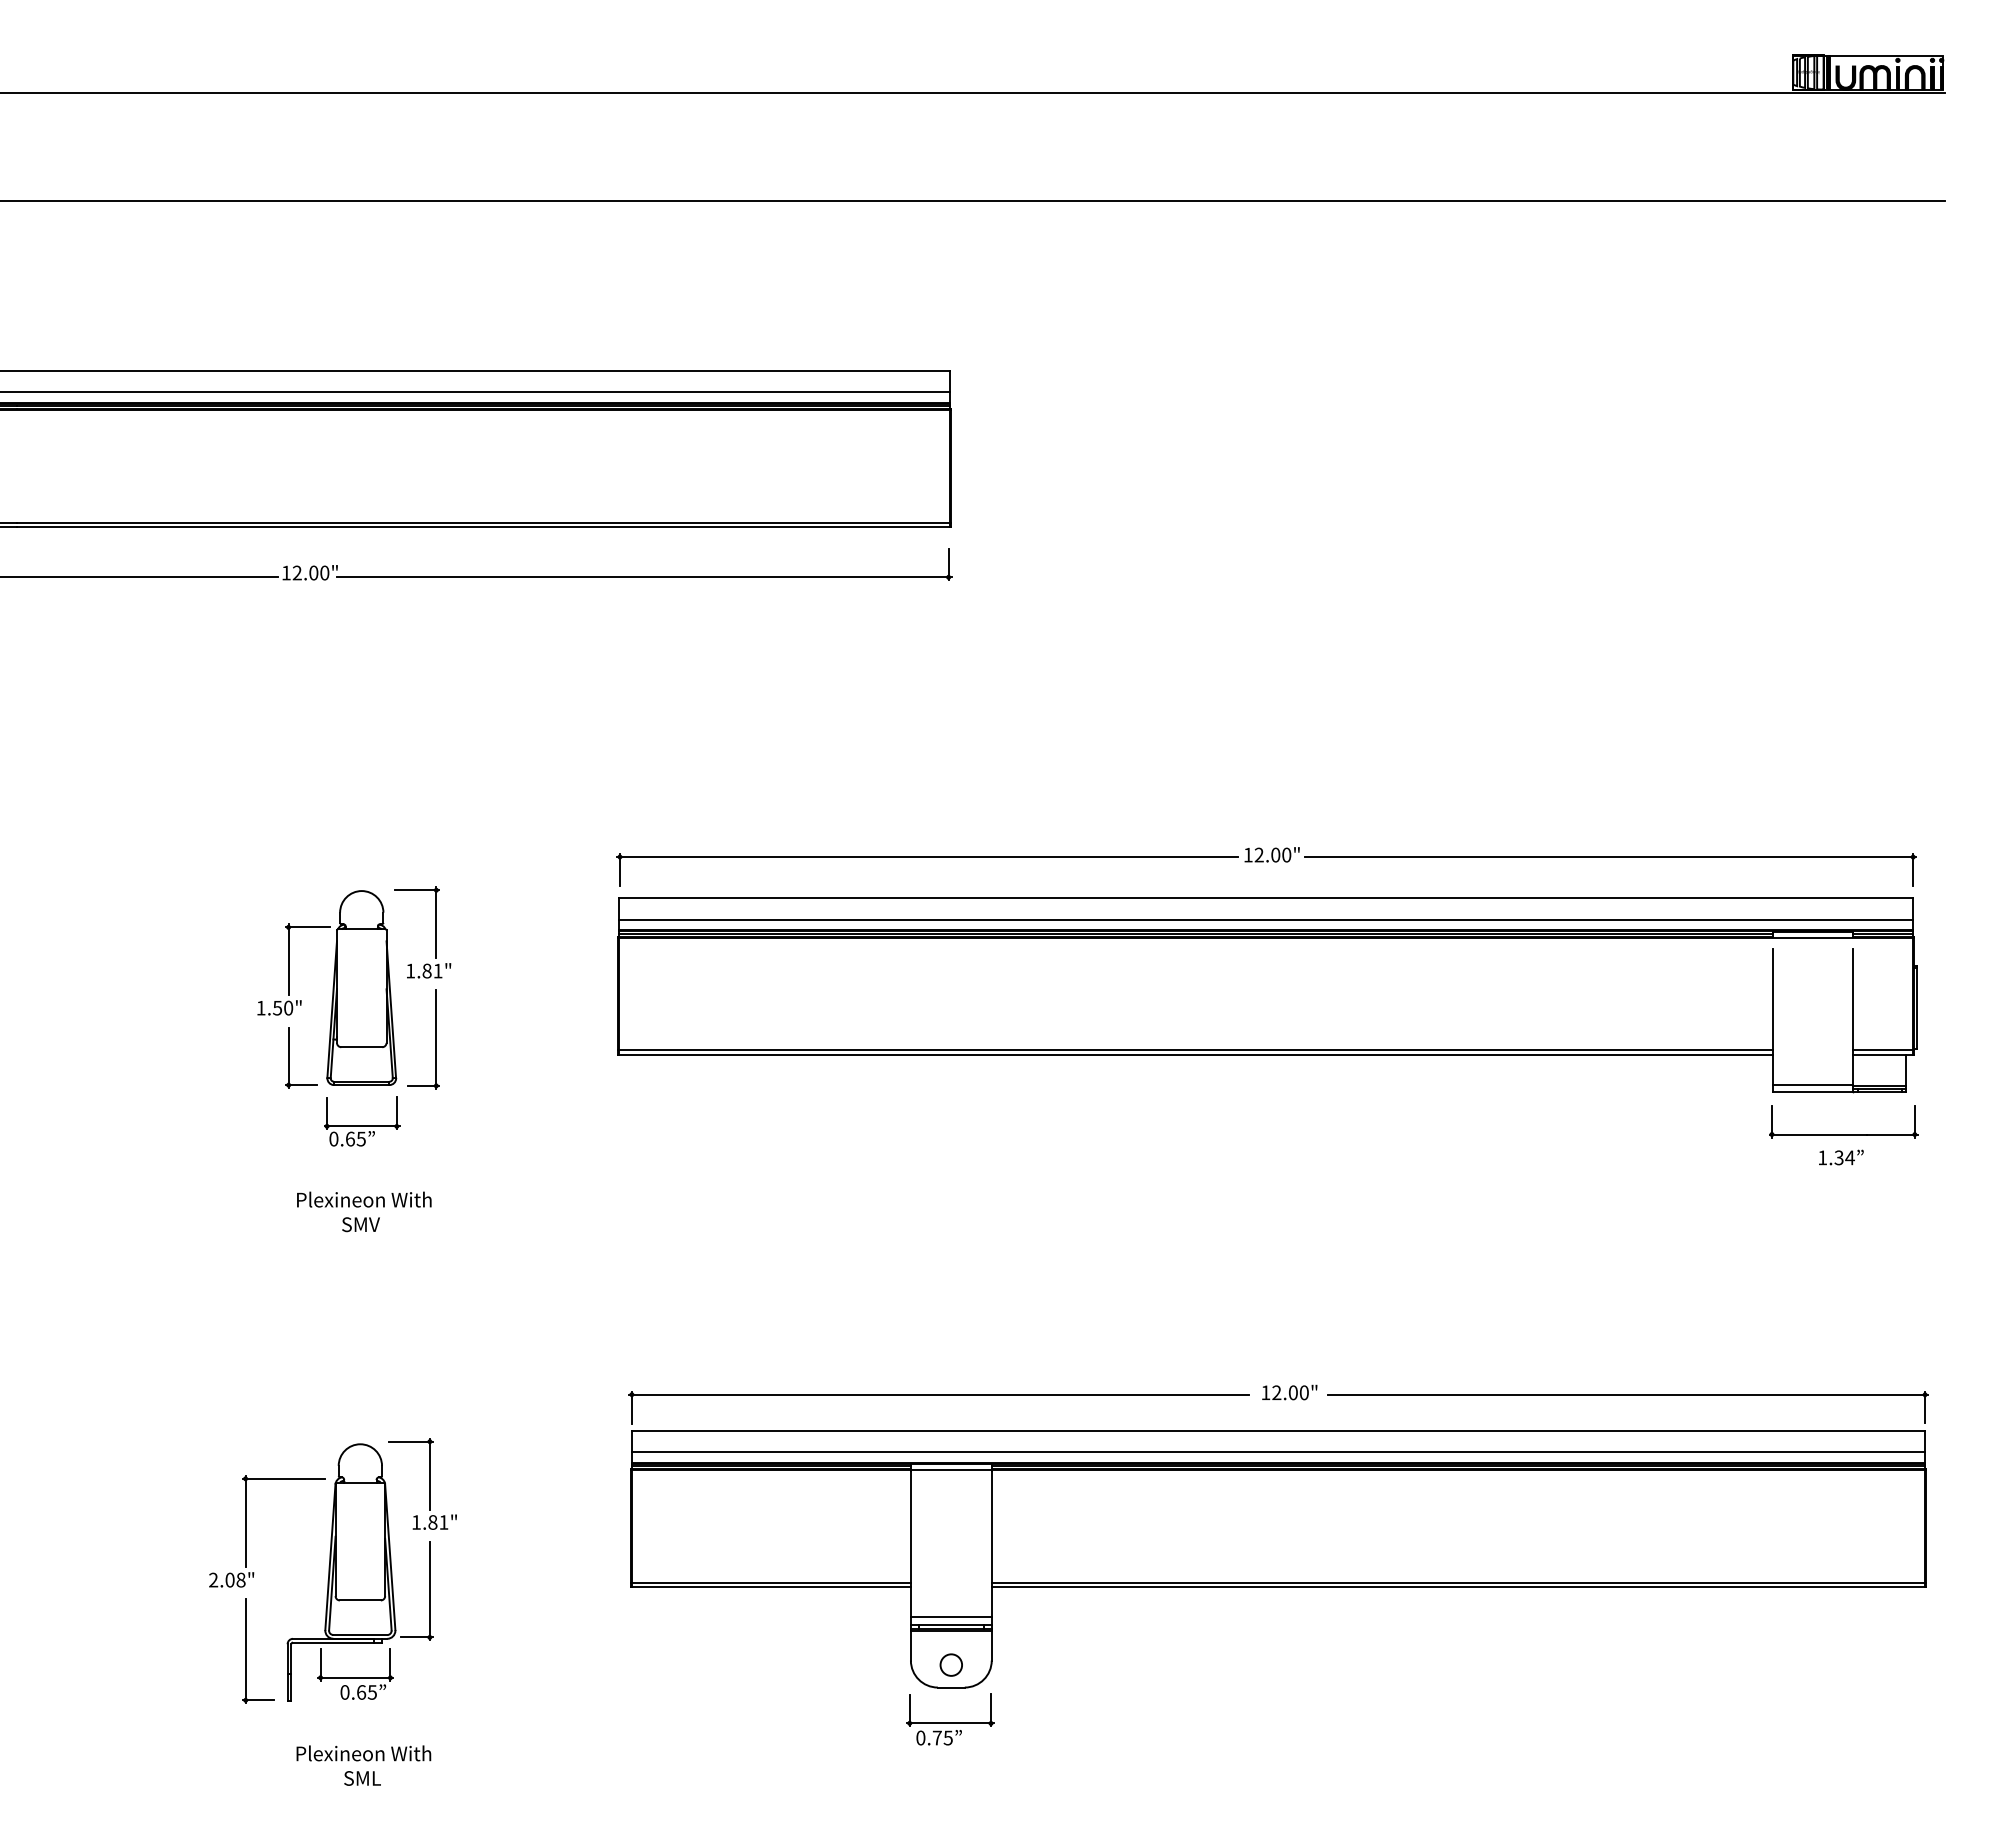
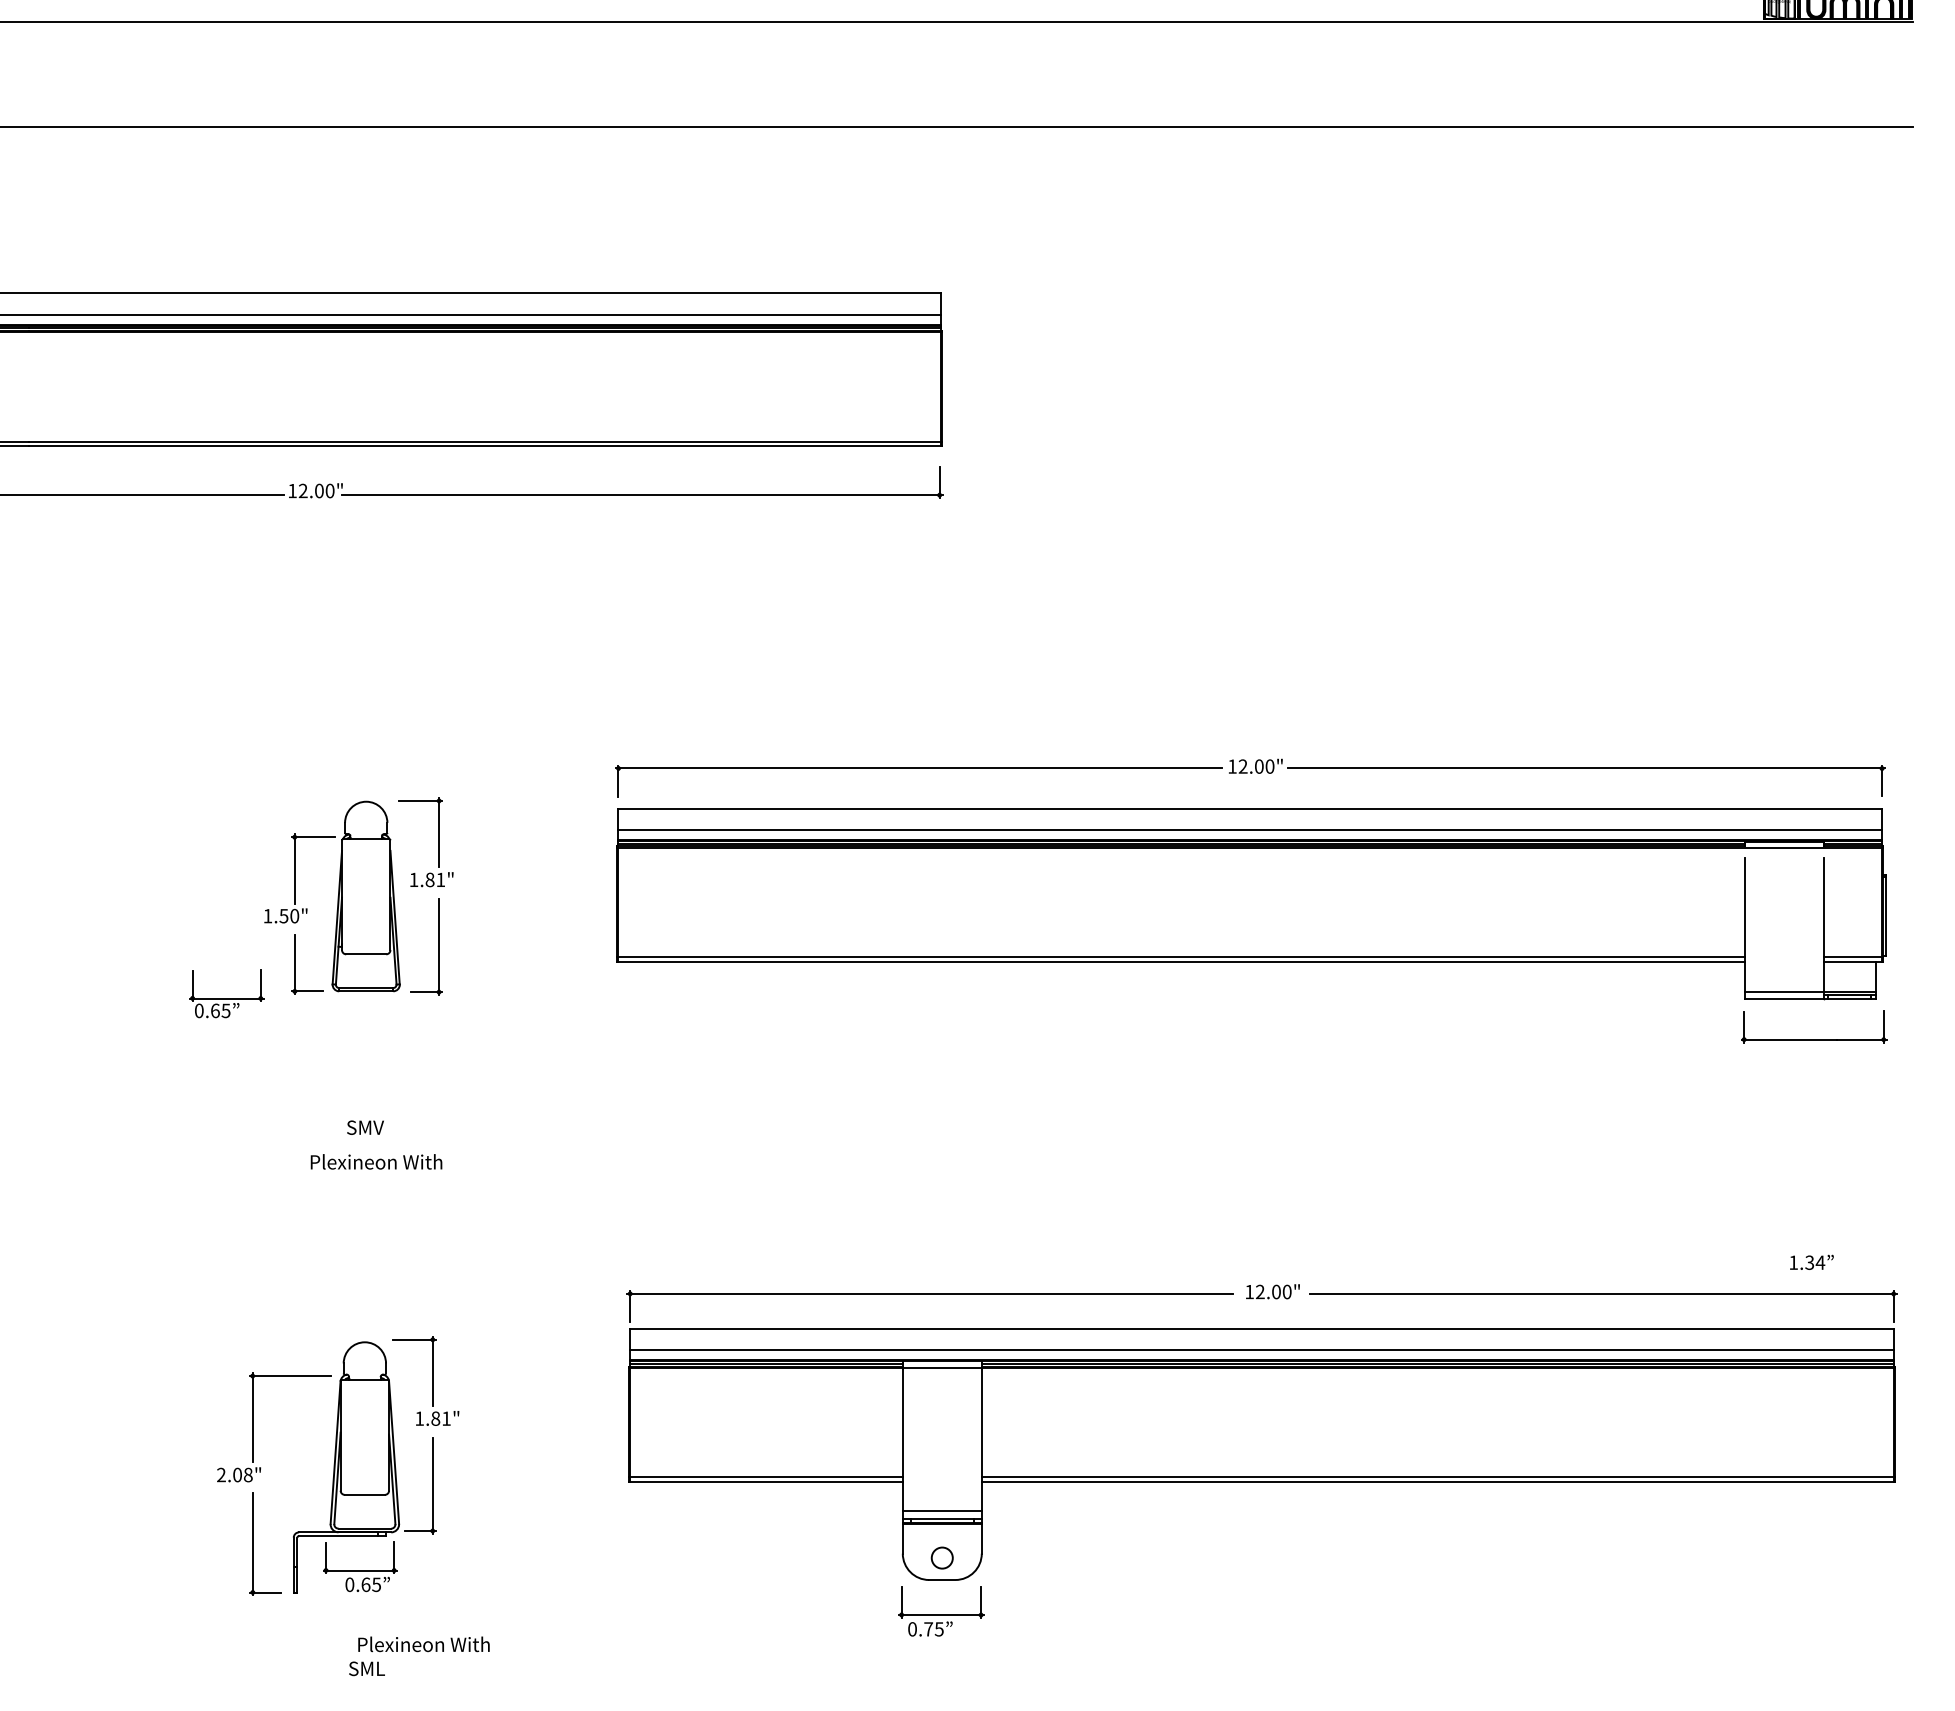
part: (362, 1121) -> (227, 993), moved
text: (1841, 1157) -> (1812, 1262), moved
text: (364, 1199) -> (376, 1161), moved
text: (363, 1753) -> (423, 1644), moved

